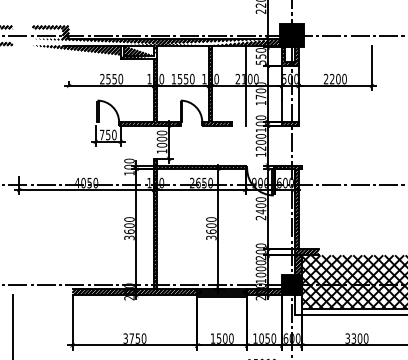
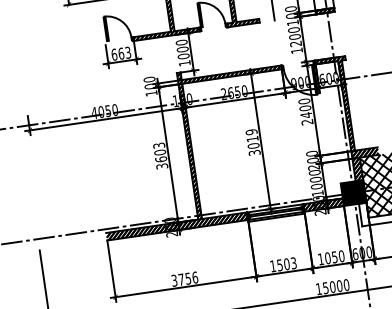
text: (107, 134) -> (120, 53), 750 -> 663
text: (129, 219) -> (159, 145), 3600 -> 3603
text: (211, 225) -> (252, 138), 3600 -> 3019
text: (144, 338) -> (195, 277), 3750 -> 3756
text: (231, 338) -> (293, 263), 1500 -> 1503

